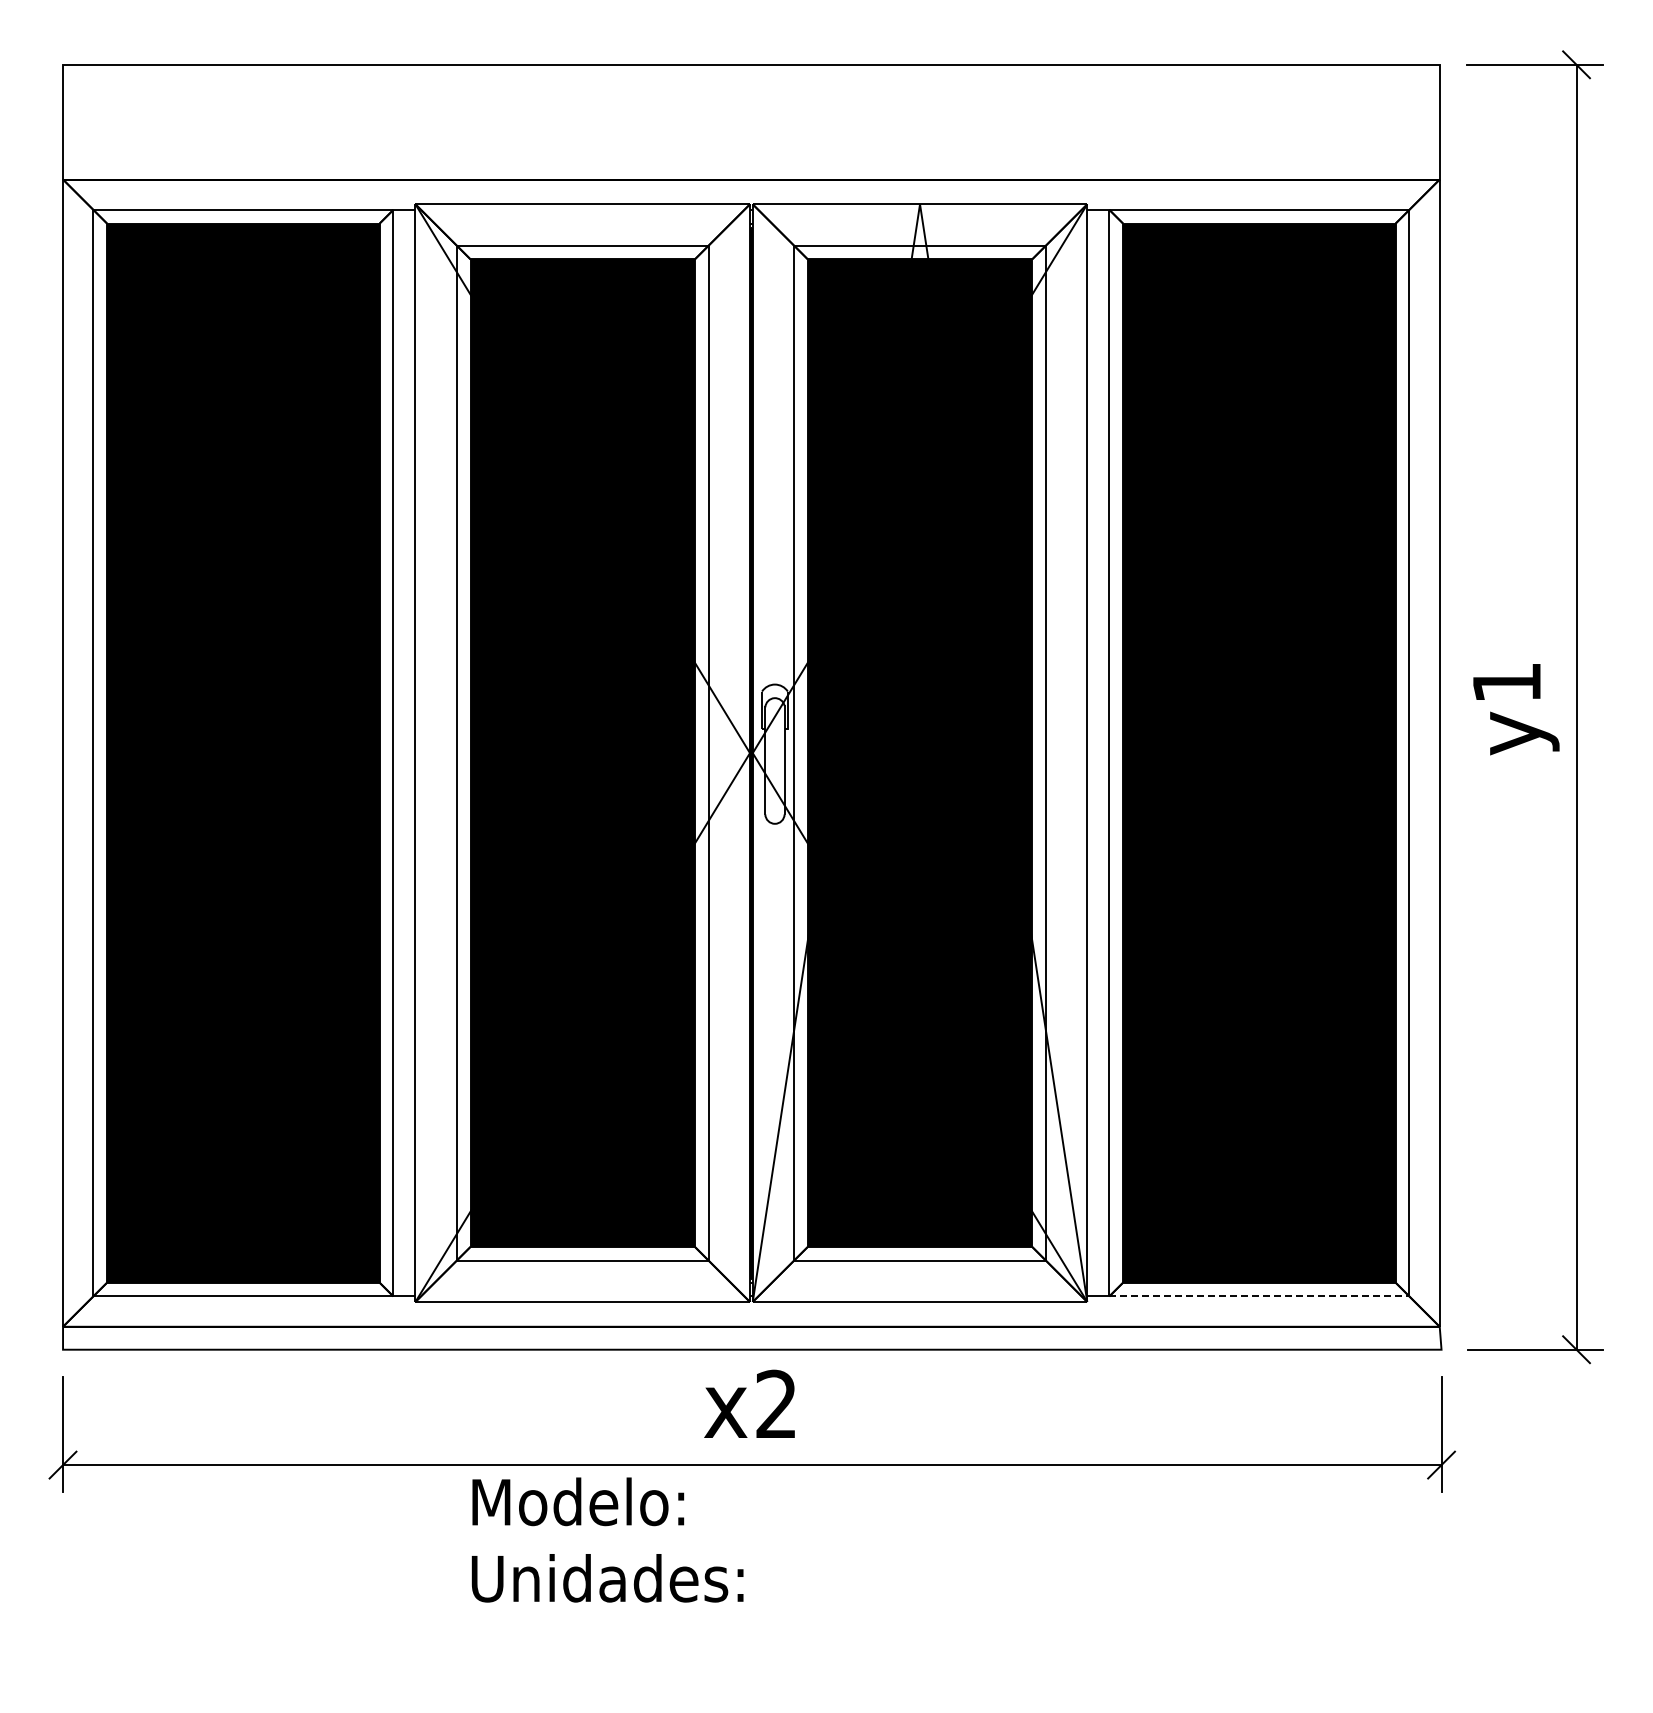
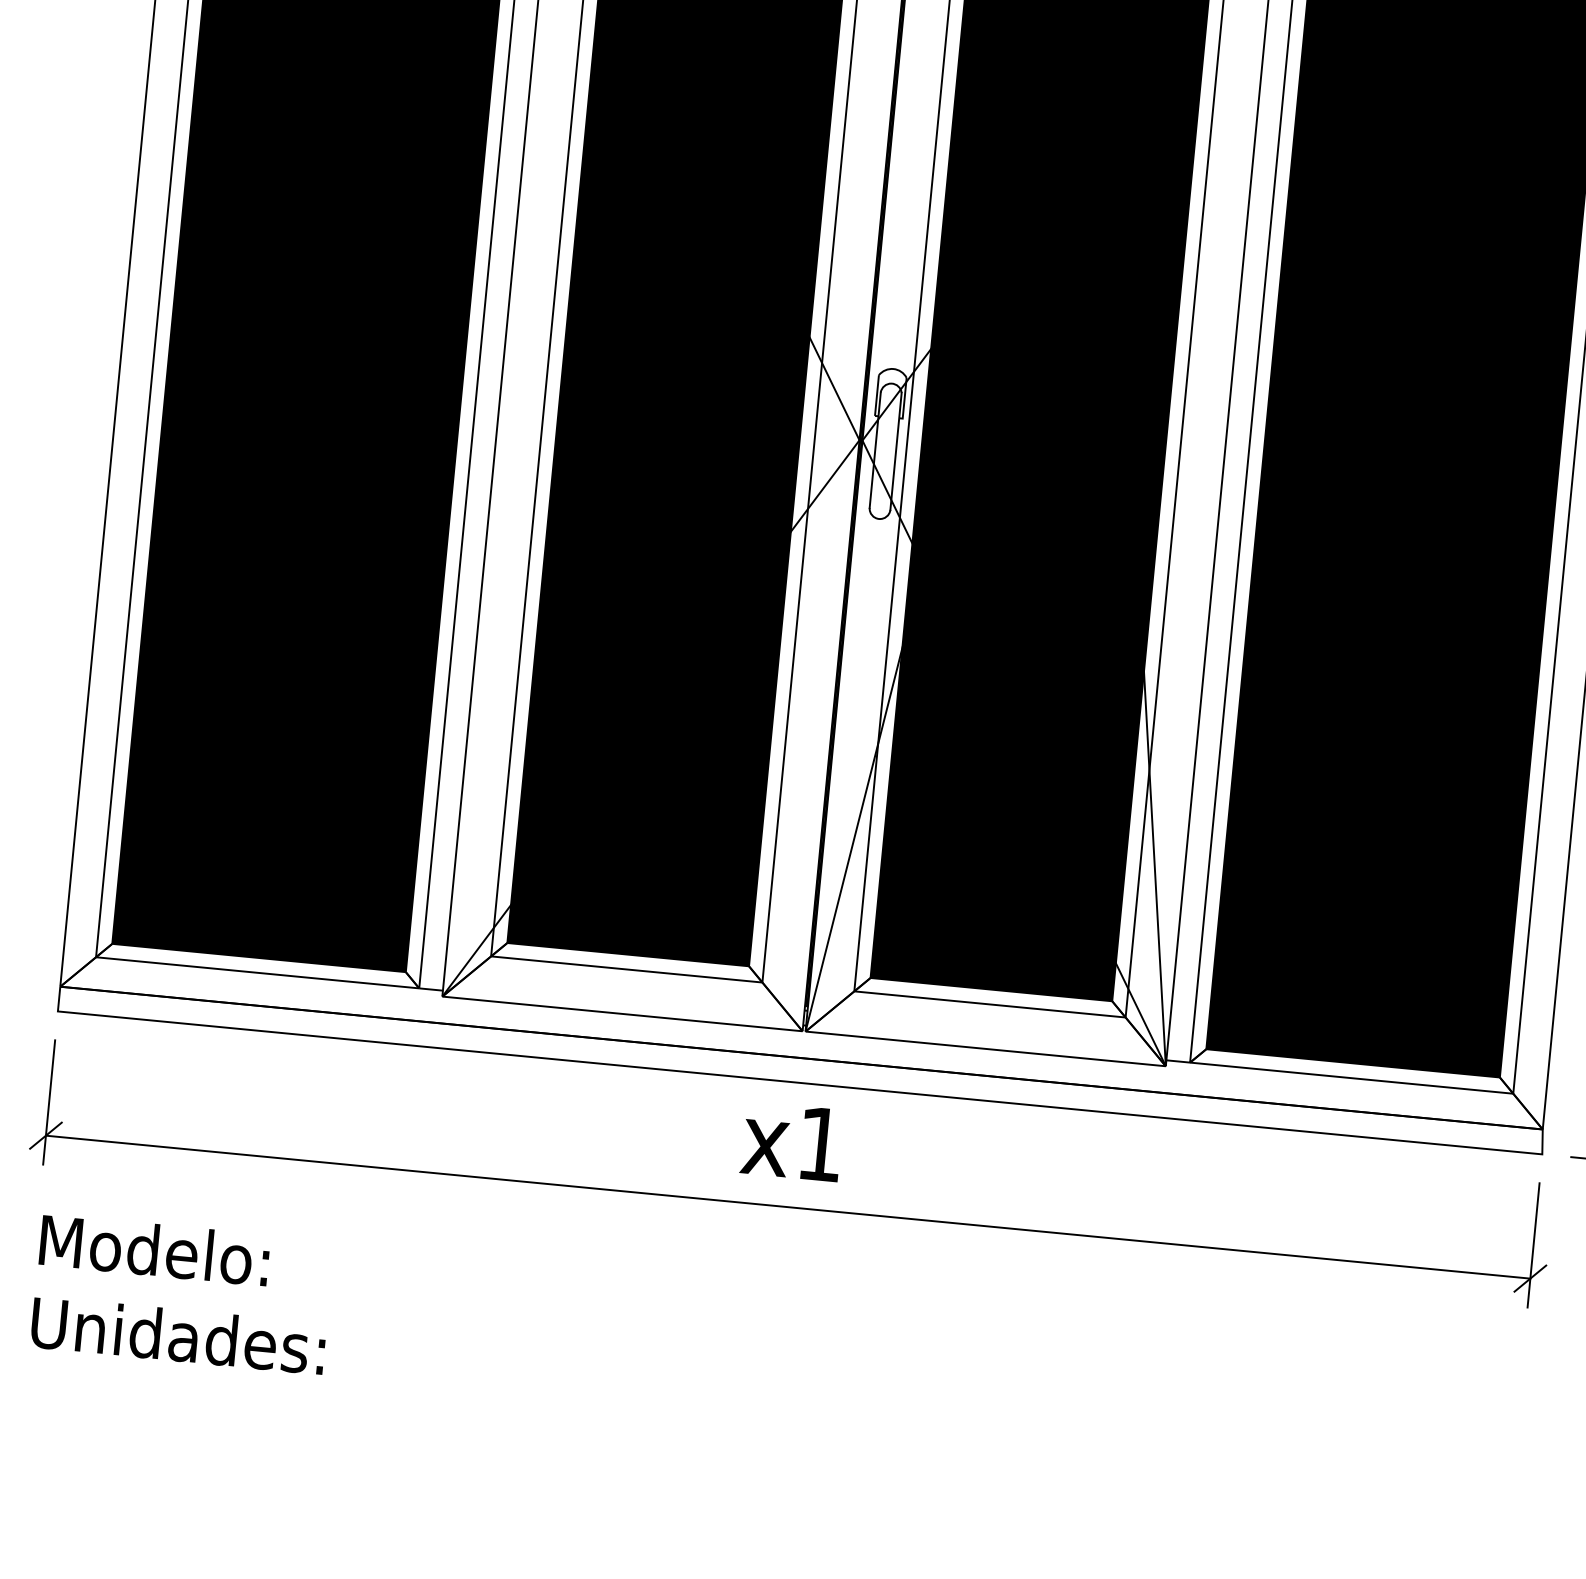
line: (1259, 1296) -> (1351, 1078), dashed -> solid
text: (775, 1403) -> (819, 1143), x2 -> x1
text: (607, 1539) -> (182, 1293), moved

